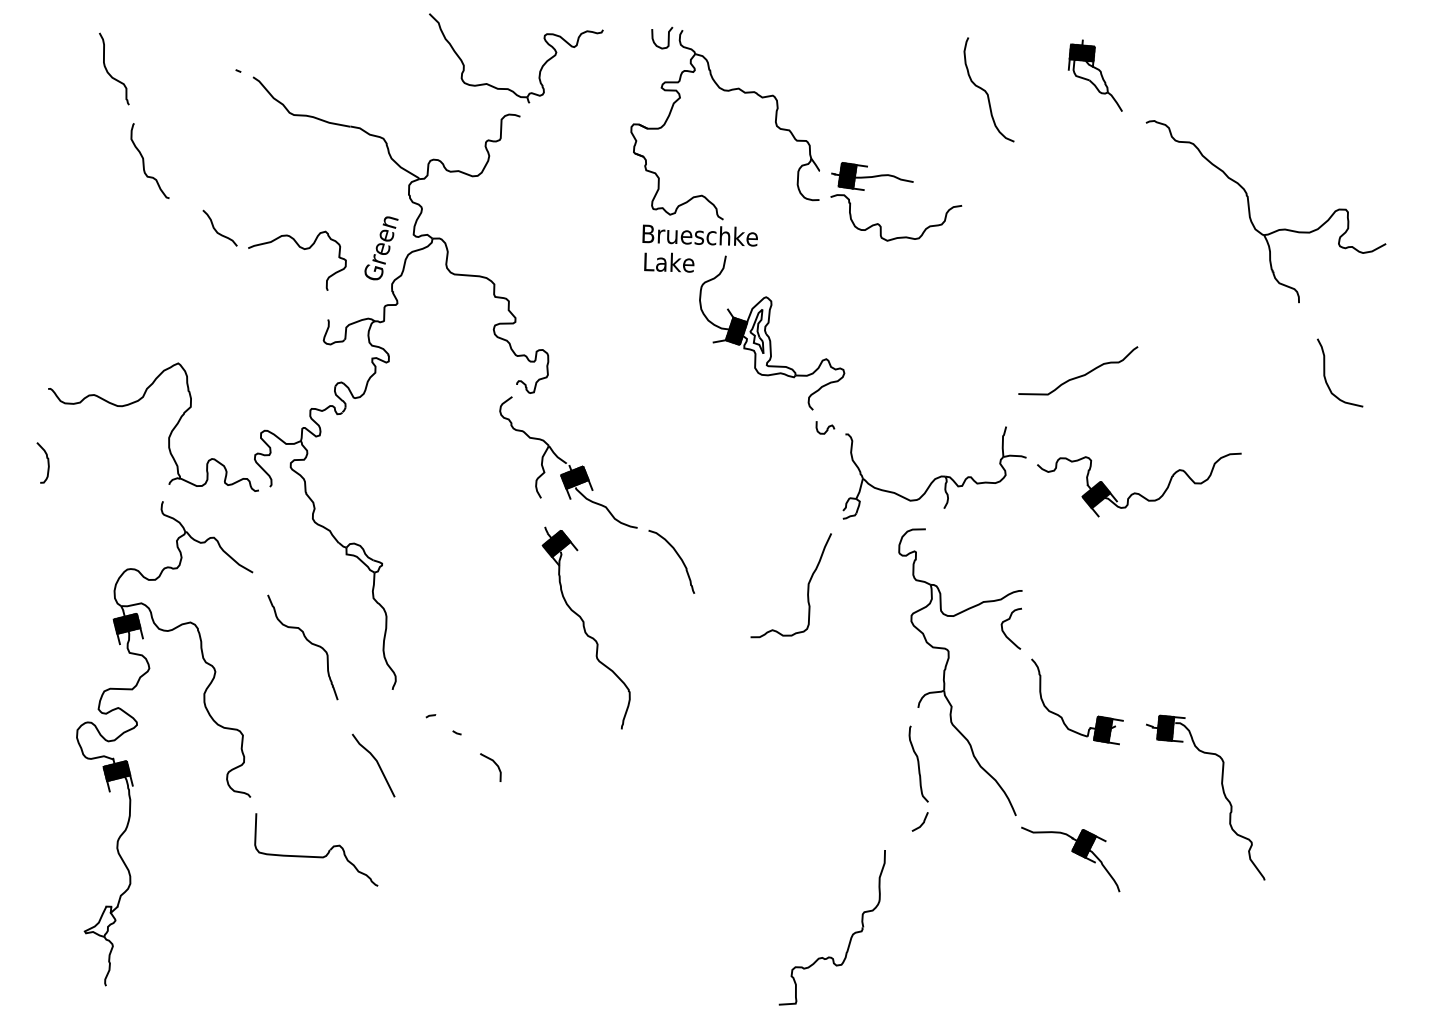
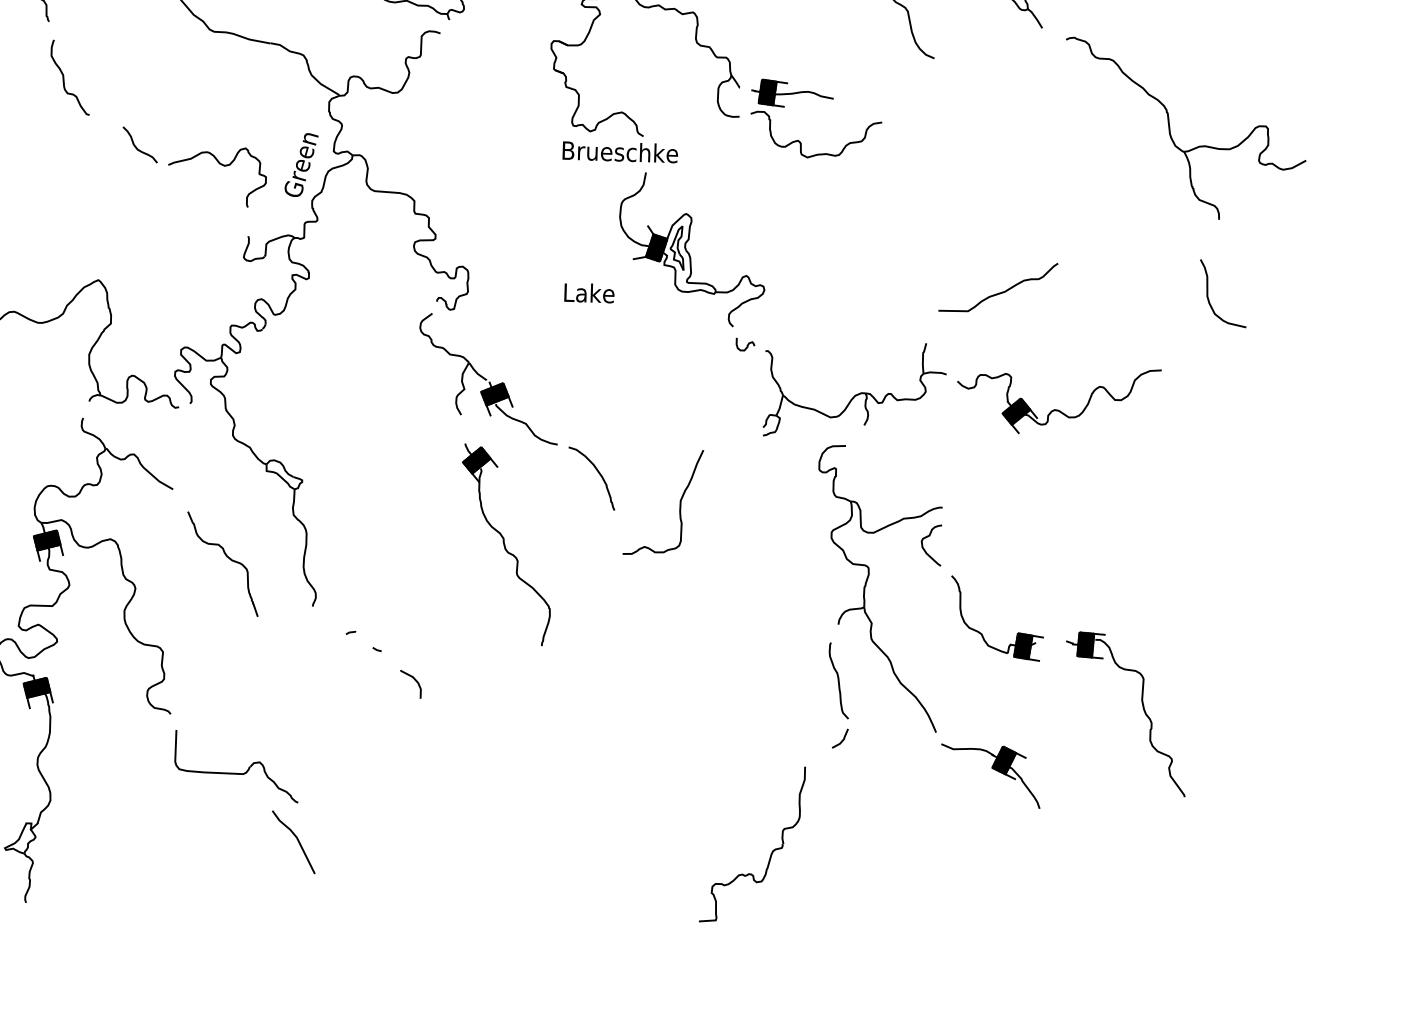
text: (669, 262) -> (589, 293), moved
curve: (1325, 372) -> (1208, 293), moved
curve: (807, 585) -> (679, 502), moved
curve: (377, 764) -> (297, 841), moved

